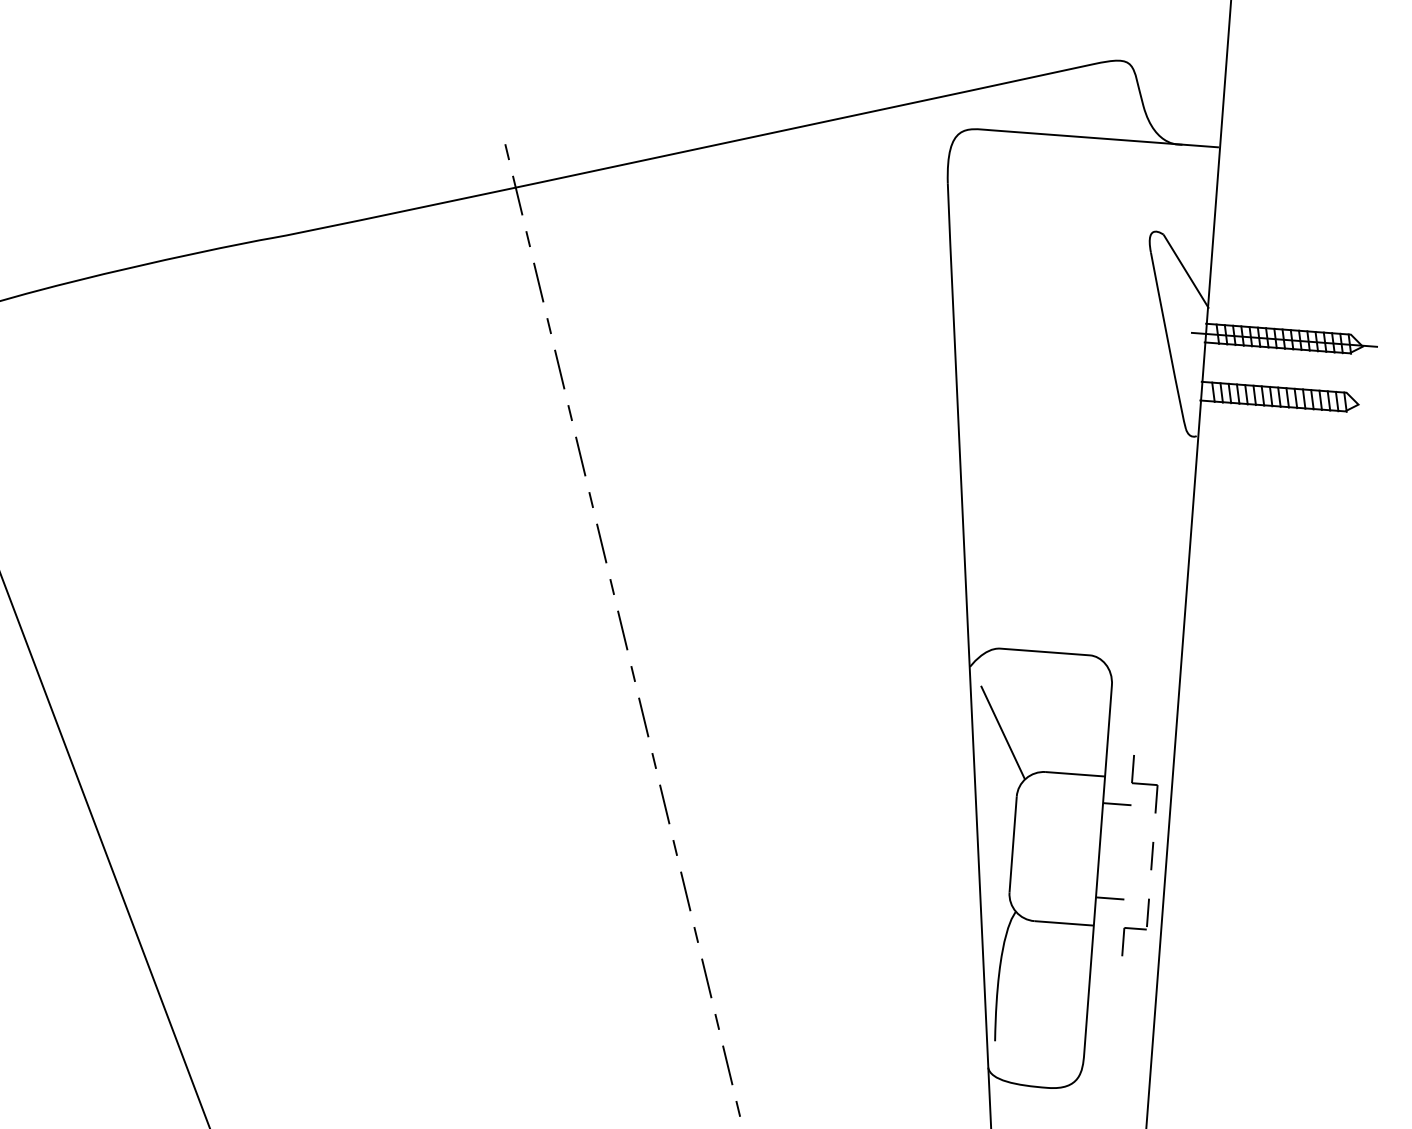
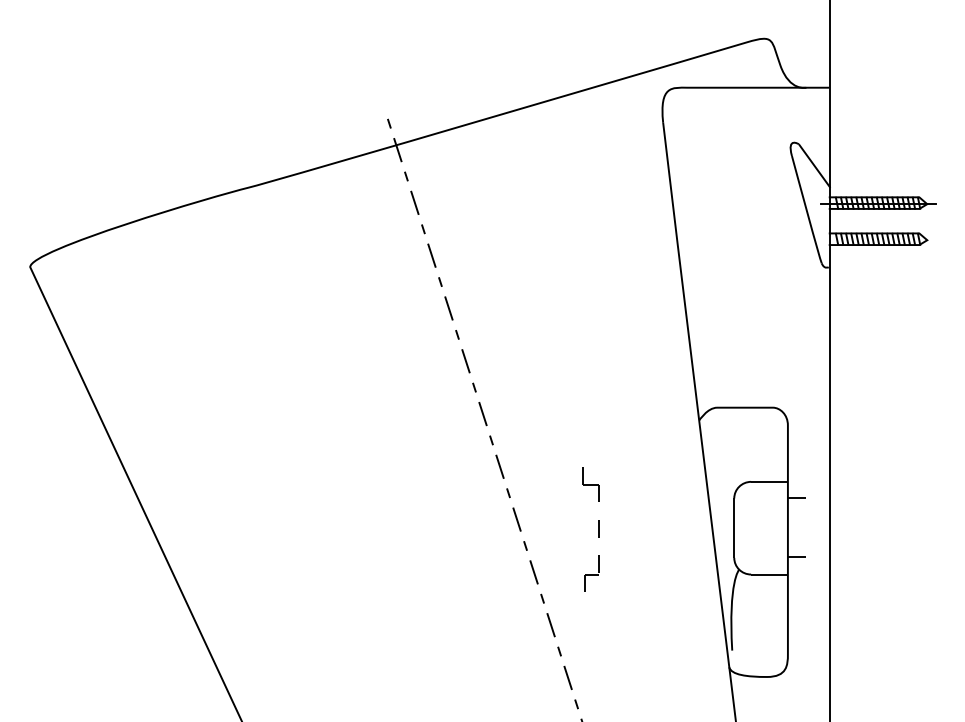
line: (1002, 732) -> (722, 459), removed
part: (1151, 857) -> (598, 529), moved

